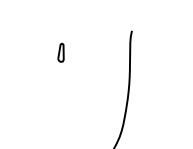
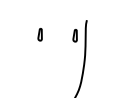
part: (113, 54) -> (74, 35), added

